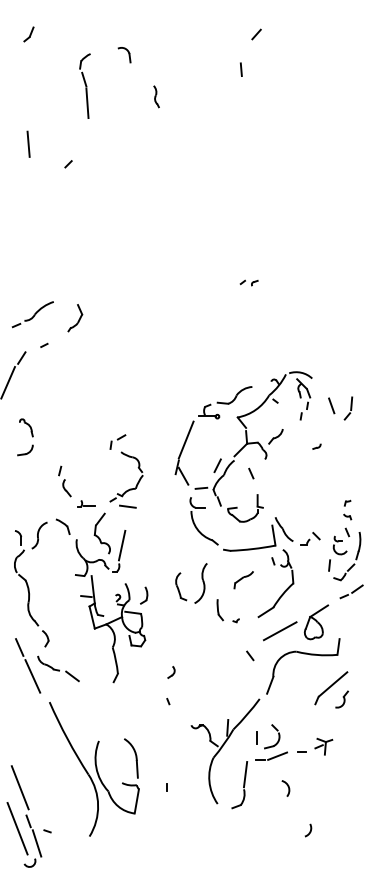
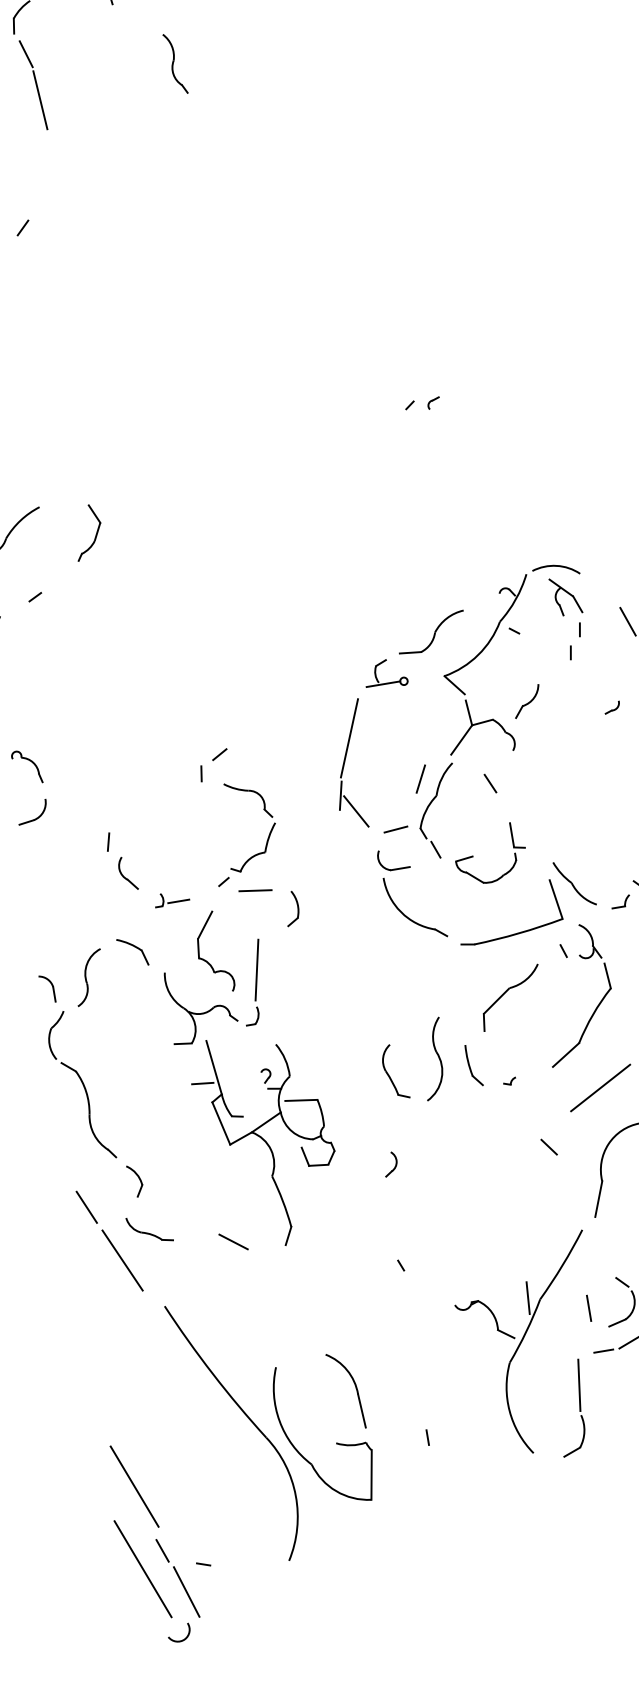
part: (156, 96) -> (175, 63), size x1.43
part: (201, 579) -> (433, 1051), moved
part: (243, 579) -> (510, 997), size x1.67
part: (144, 595) -> (292, 908), moved
part: (171, 672) -> (390, 1164), moved
line: (72, 676) -> (233, 1242), moved

